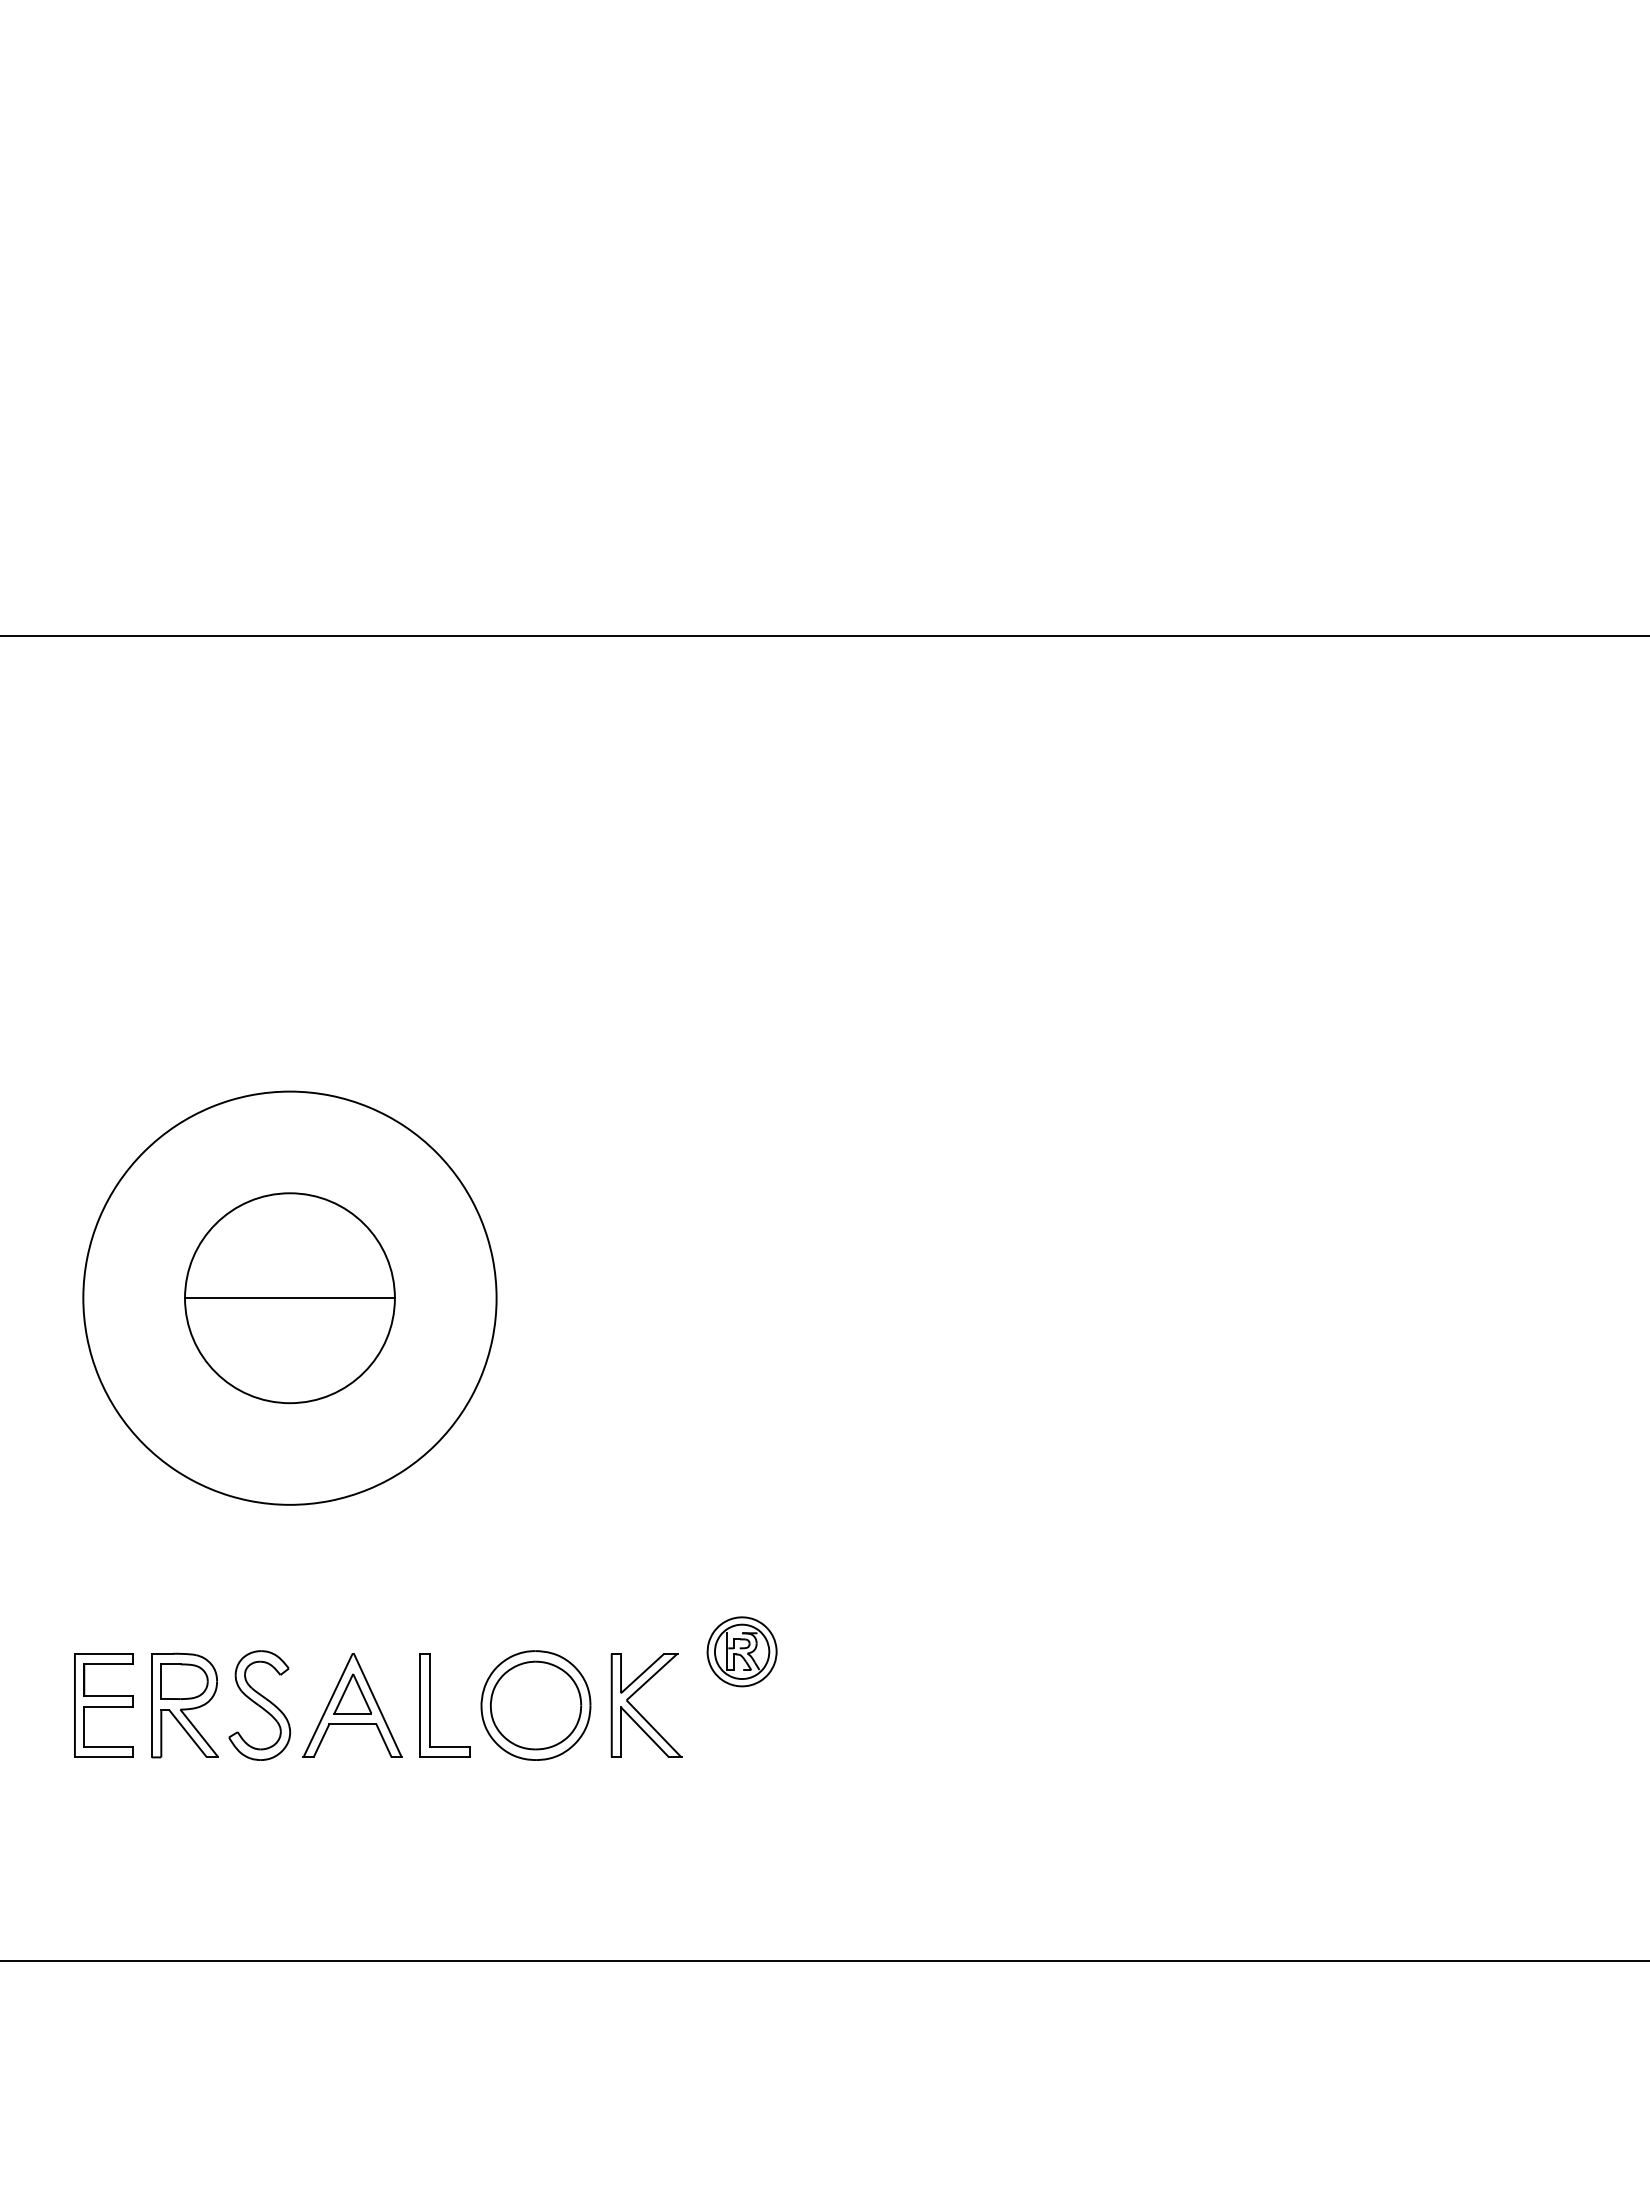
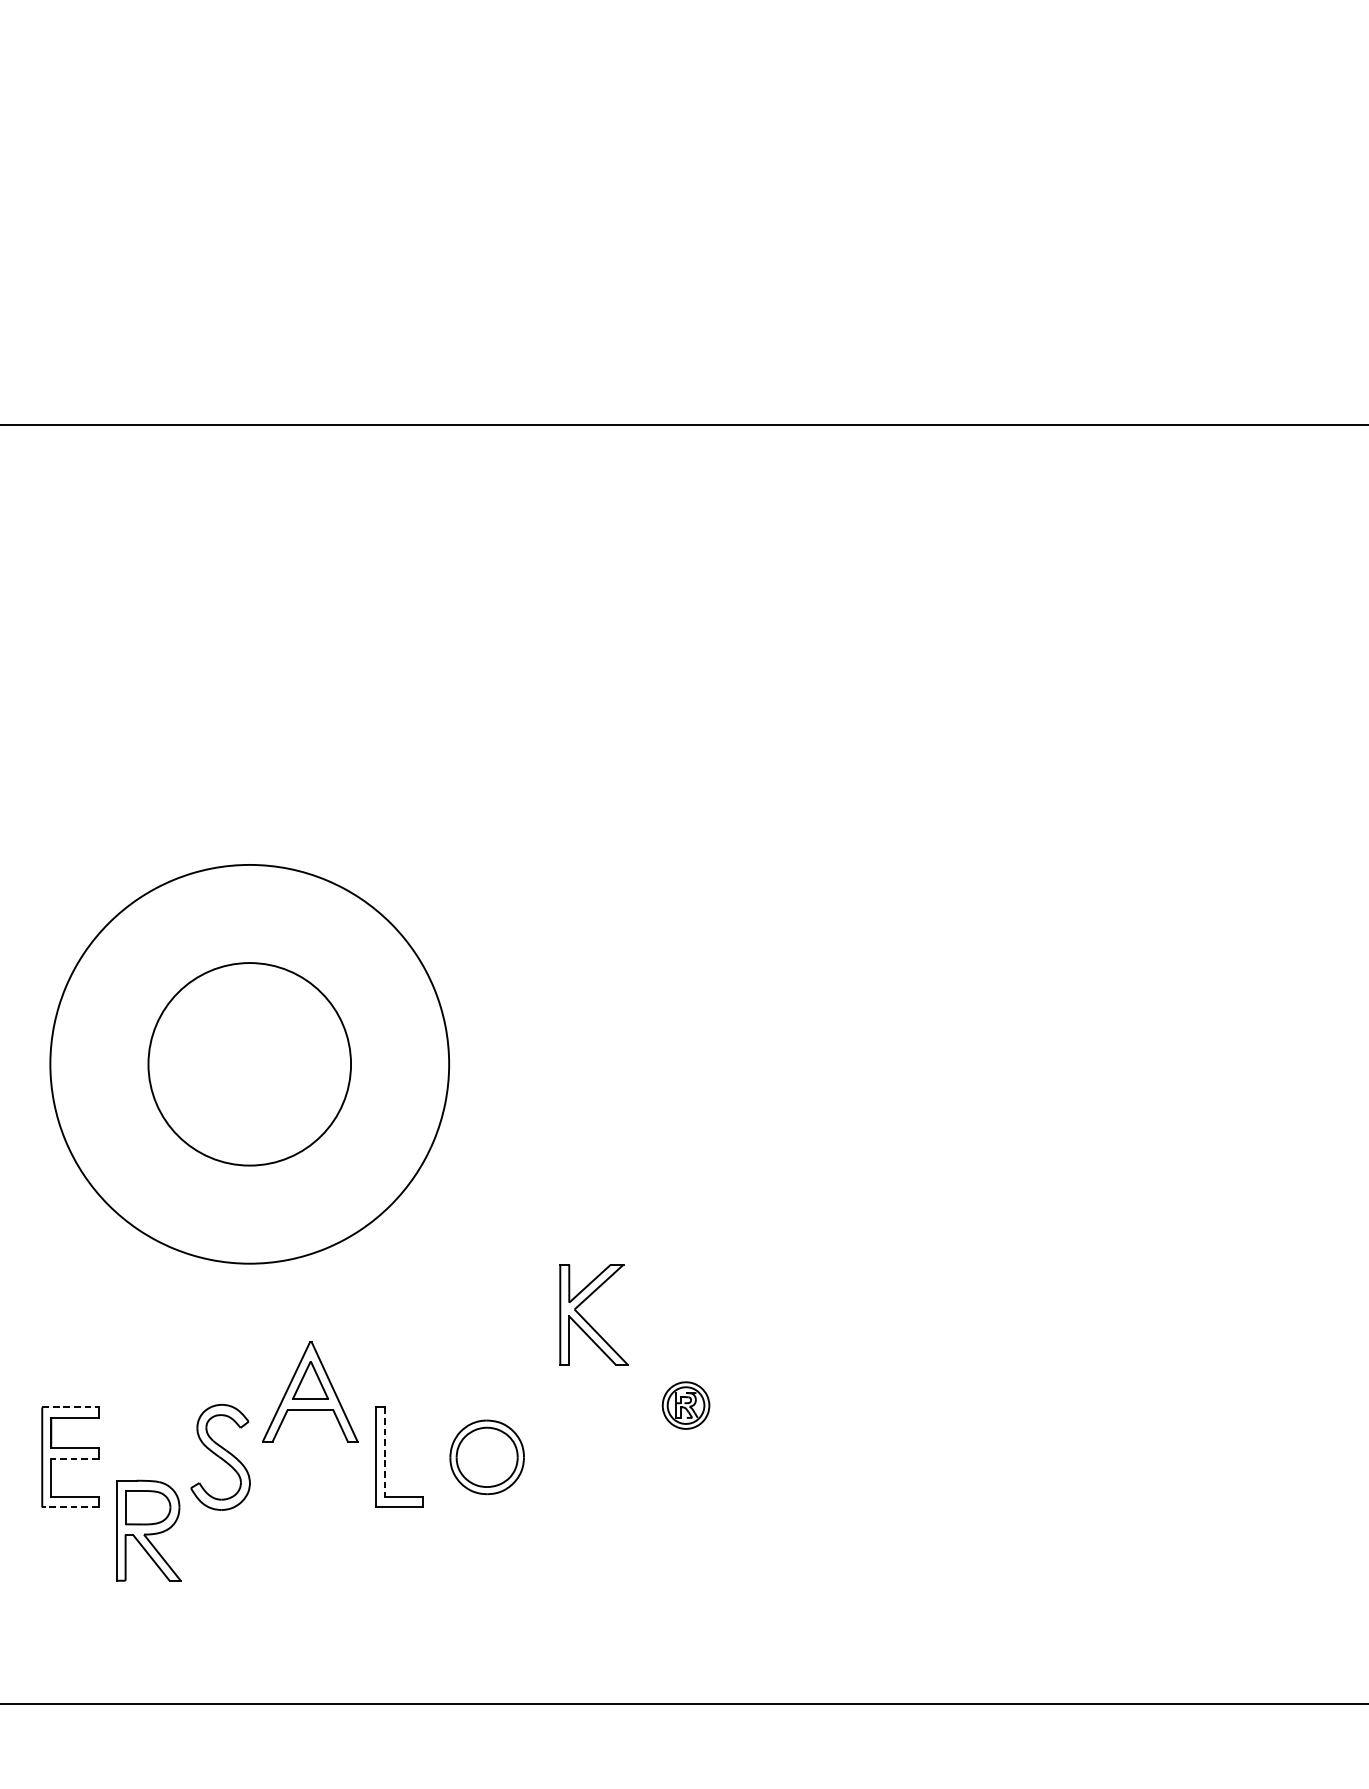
line: (289, 1298) -> (249, 1064), removed
part: (741, 1651) -> (685, 1405), size x0.7
line: (104, 1653) -> (70, 1407), solid -> dashed
line: (429, 1700) -> (384, 1452), solid -> dashed
part: (184, 1705) -> (147, 1530), moved
part: (352, 1705) -> (310, 1391), moved
part: (535, 1705) -> (486, 1457), size x0.7
line: (108, 1706) -> (74, 1458), solid -> dashed
part: (639, 1712) -> (587, 1321), moved
line: (103, 1757) -> (69, 1507), solid -> dashed

